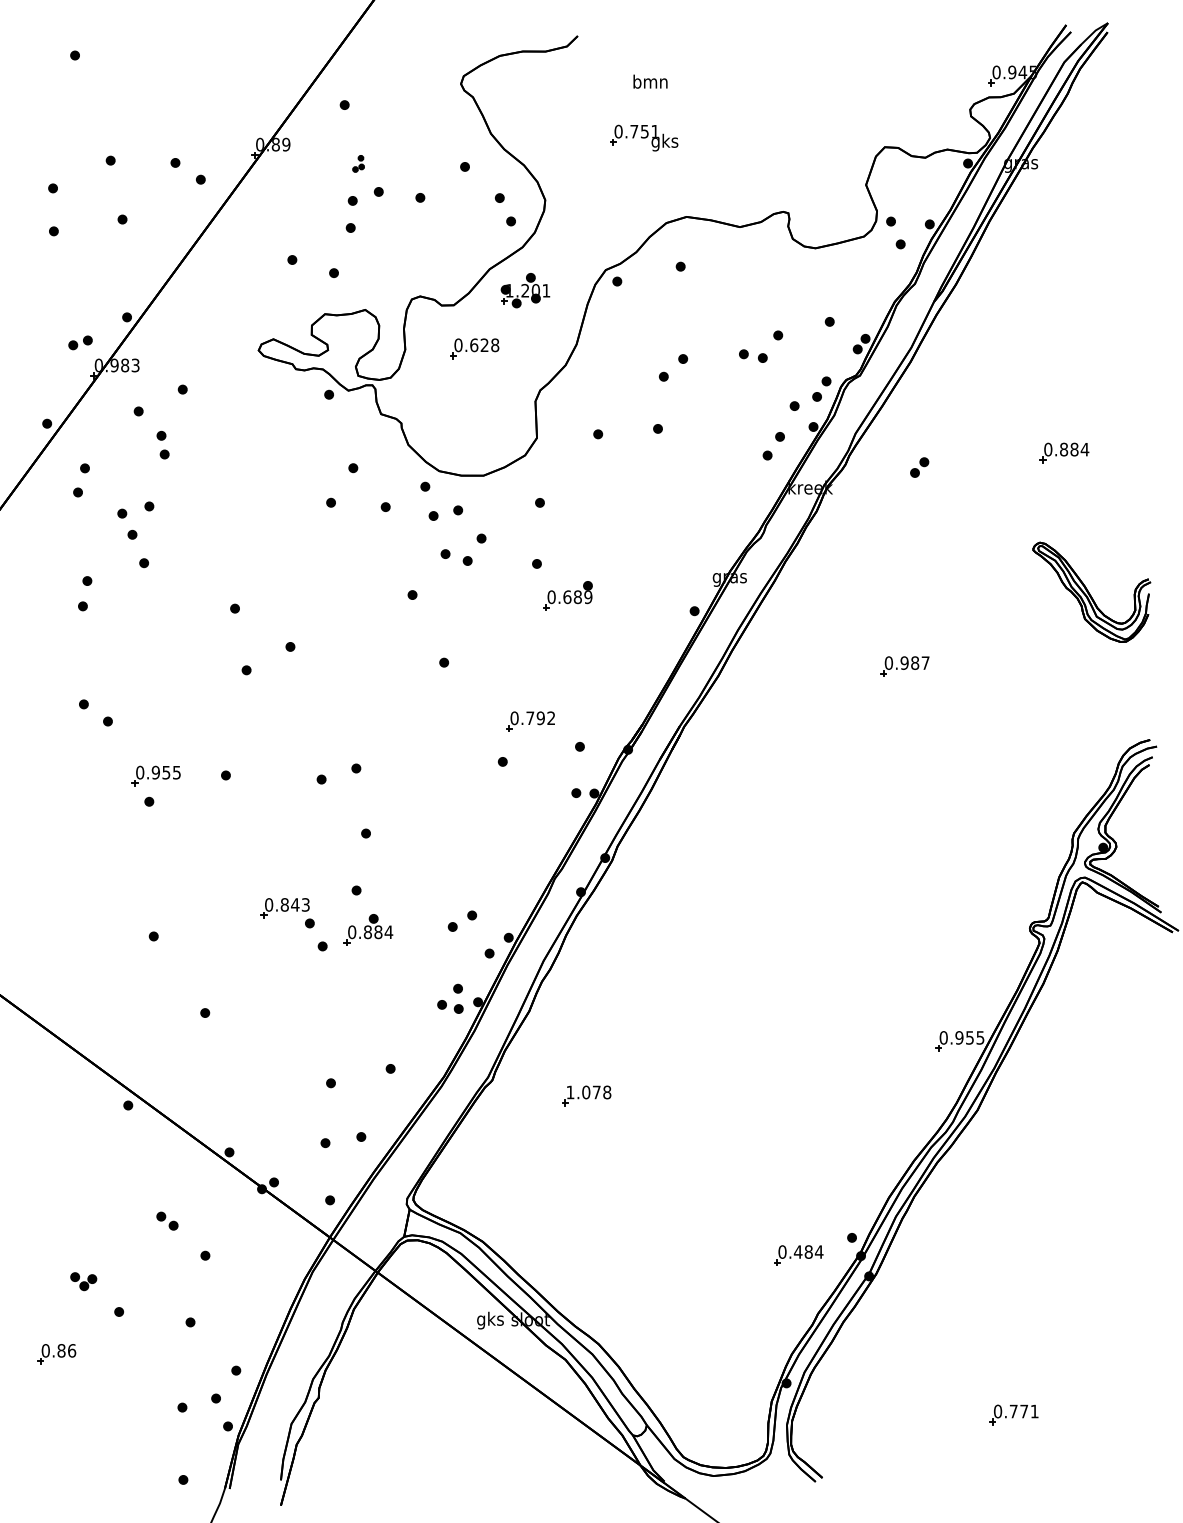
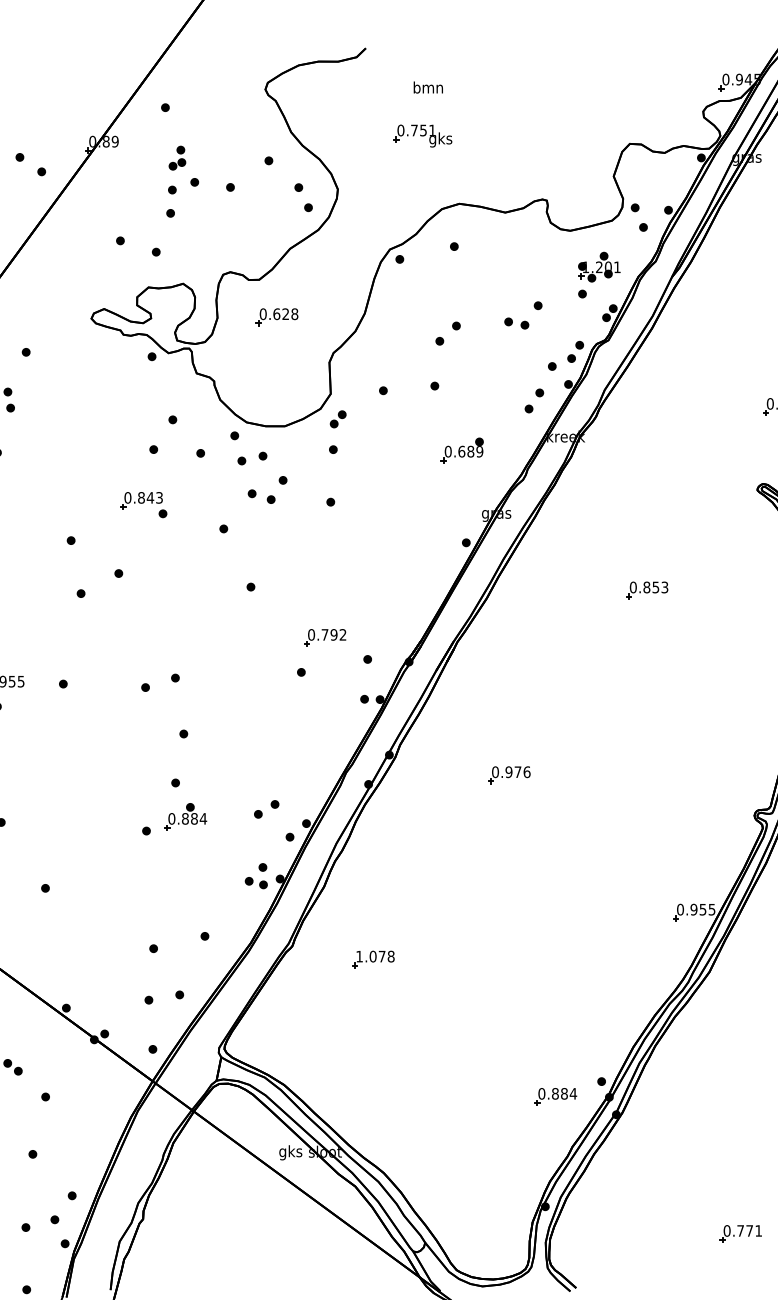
part: (358, 163) -> (177, 157), size x1.67
part: (525, 290) -> (599, 267), moved
part: (919, 467) -> (338, 419), moved
part: (567, 595) -> (461, 450), moved
text: (914, 662) -> (655, 586), 0.987 -> 0.853
part: (744, 881) -> (509, 775), added
part: (287, 913) -> (143, 505), moved
text: (797, 1251) -> (554, 1093), 0.484 -> 0.884

